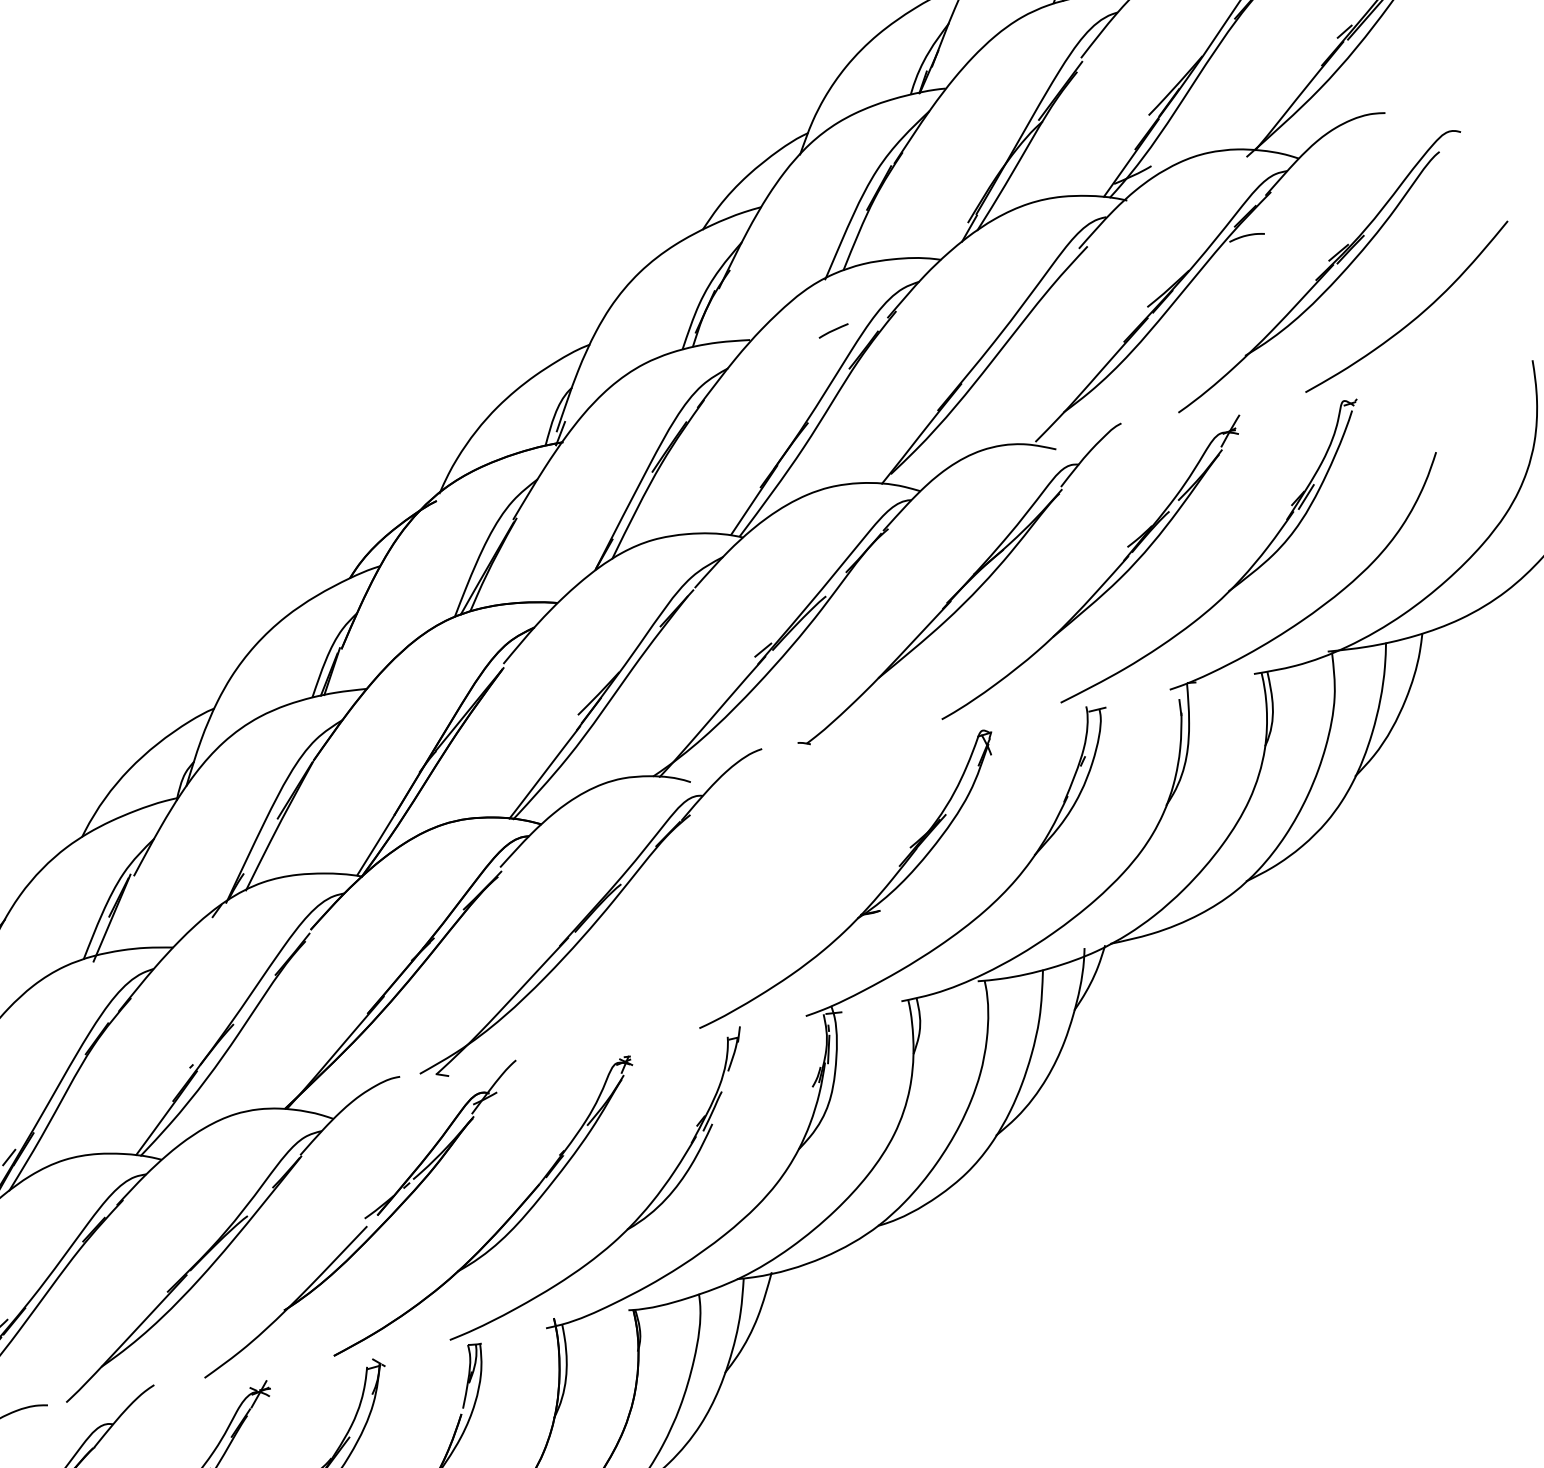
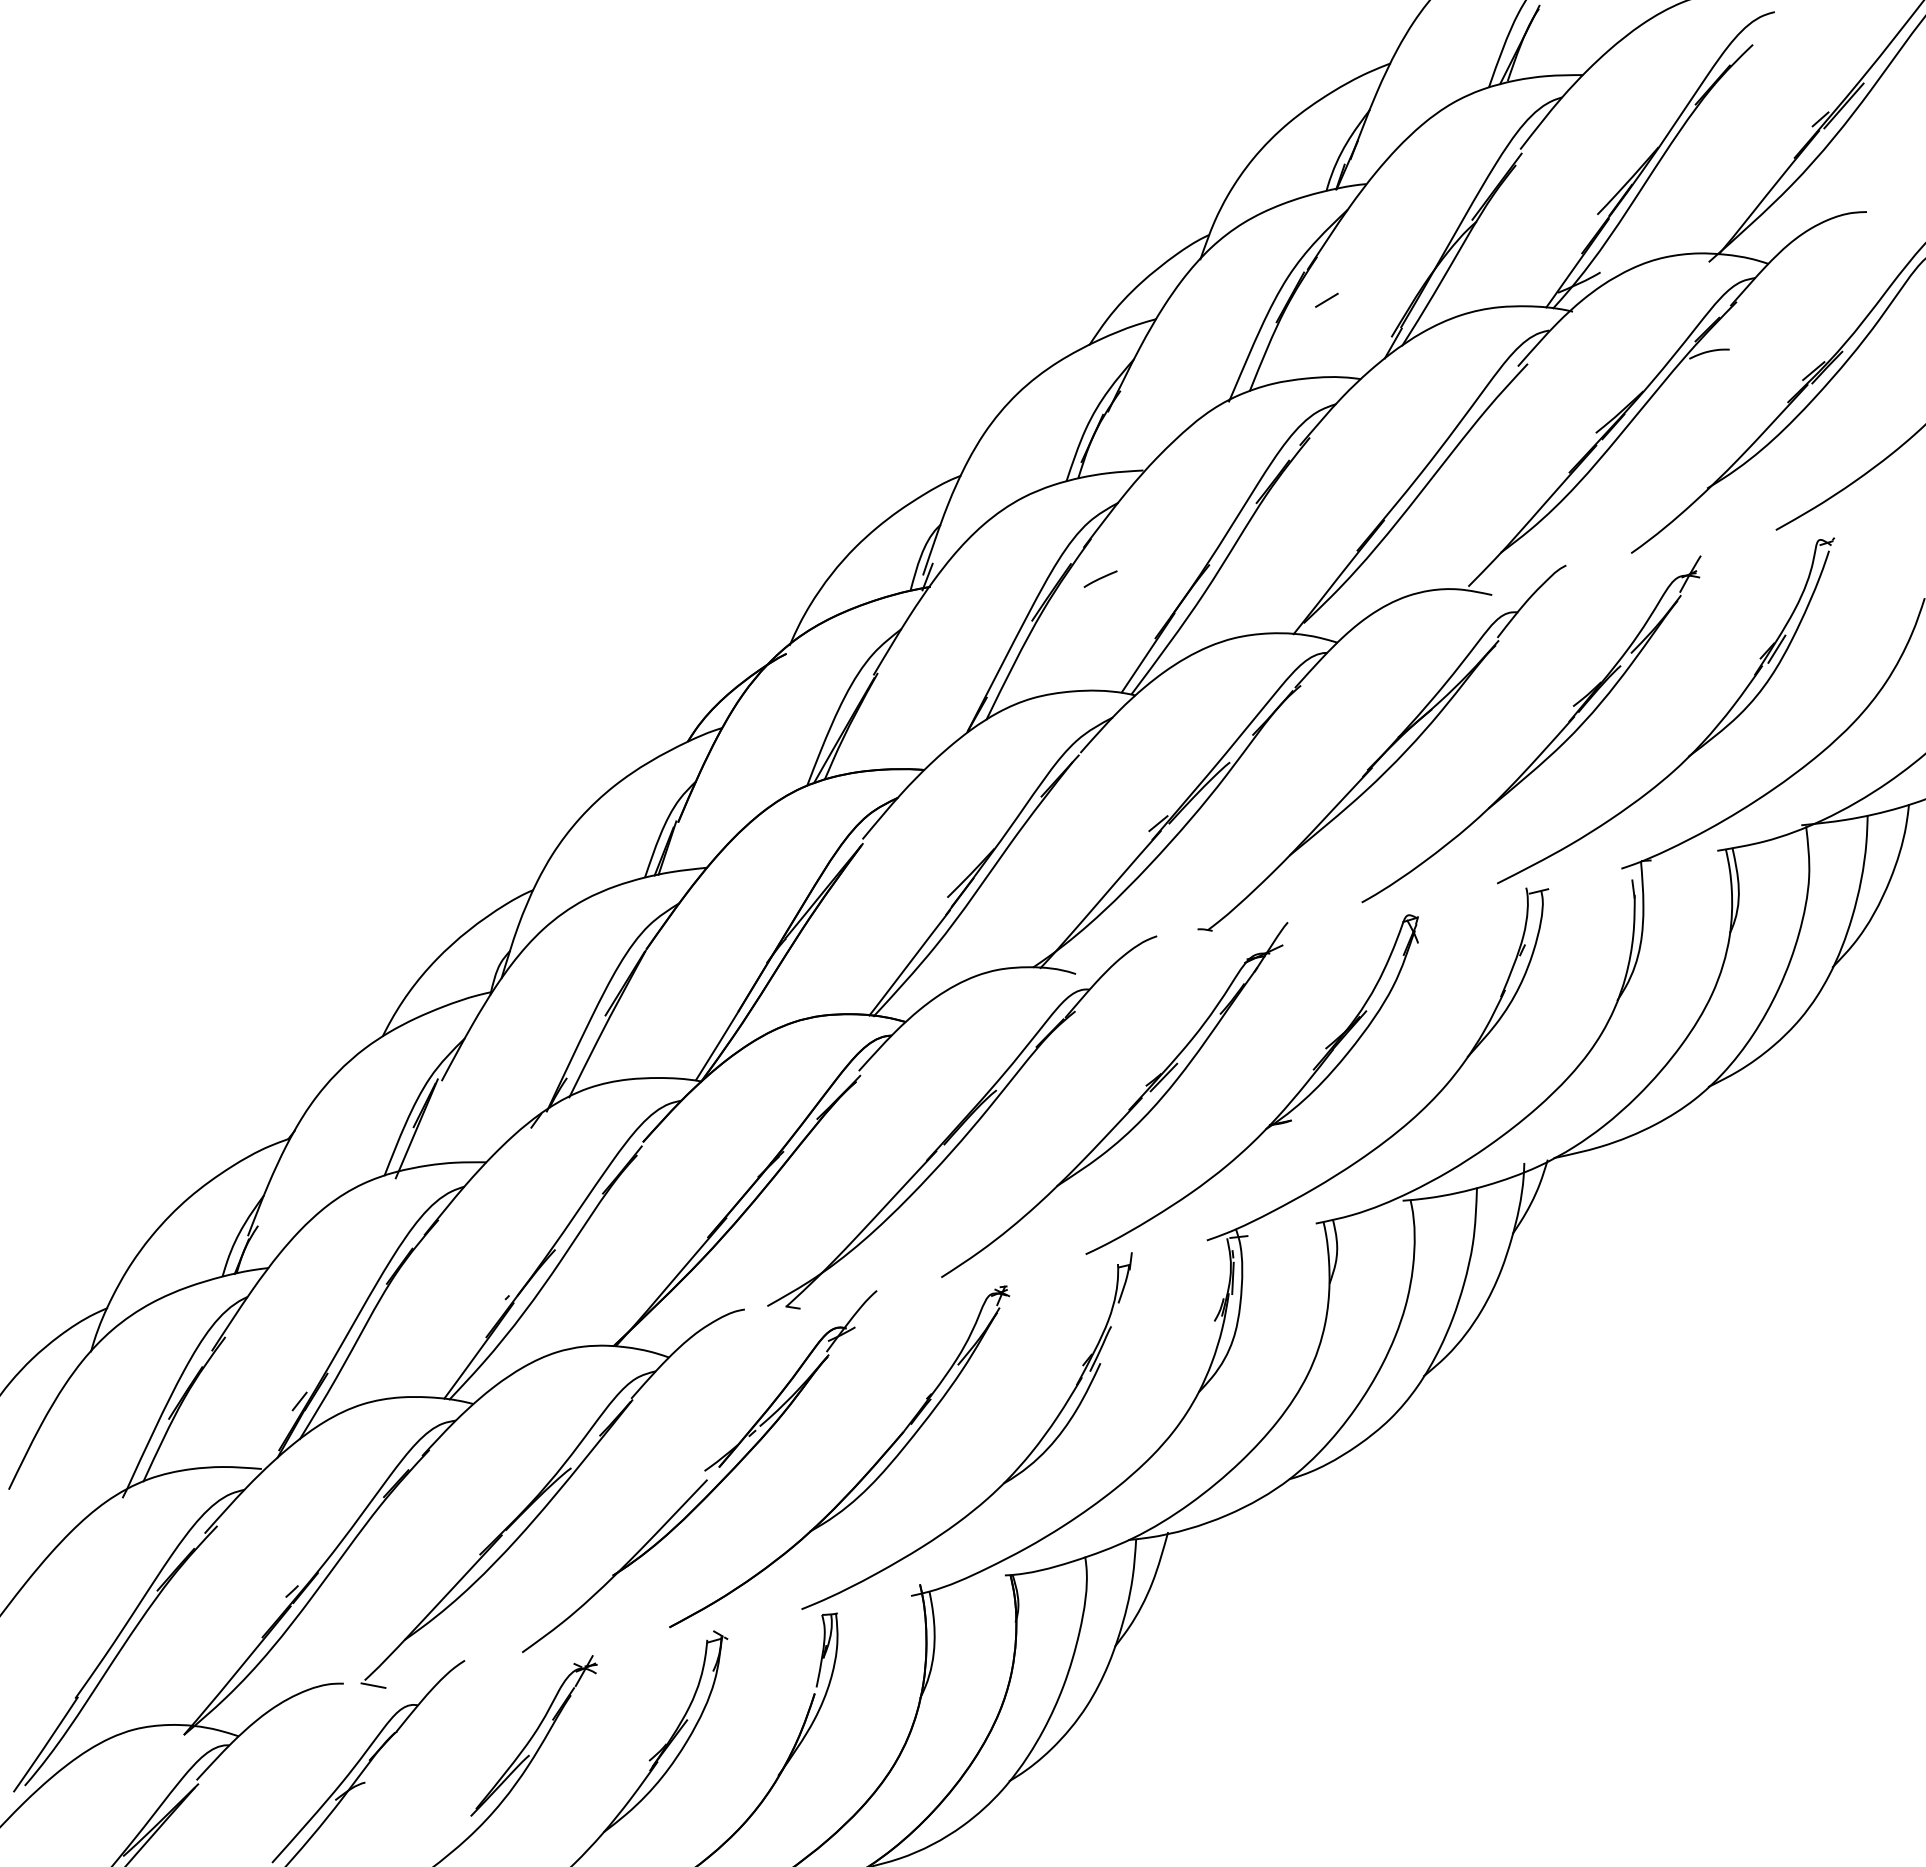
line: (910, 189) -> (1326, 299), added
line: (833, 330) -> (1100, 578), moved
part: (736, 901) -> (1128, 1109), added
line: (74, 1406) -> (373, 1685), added

